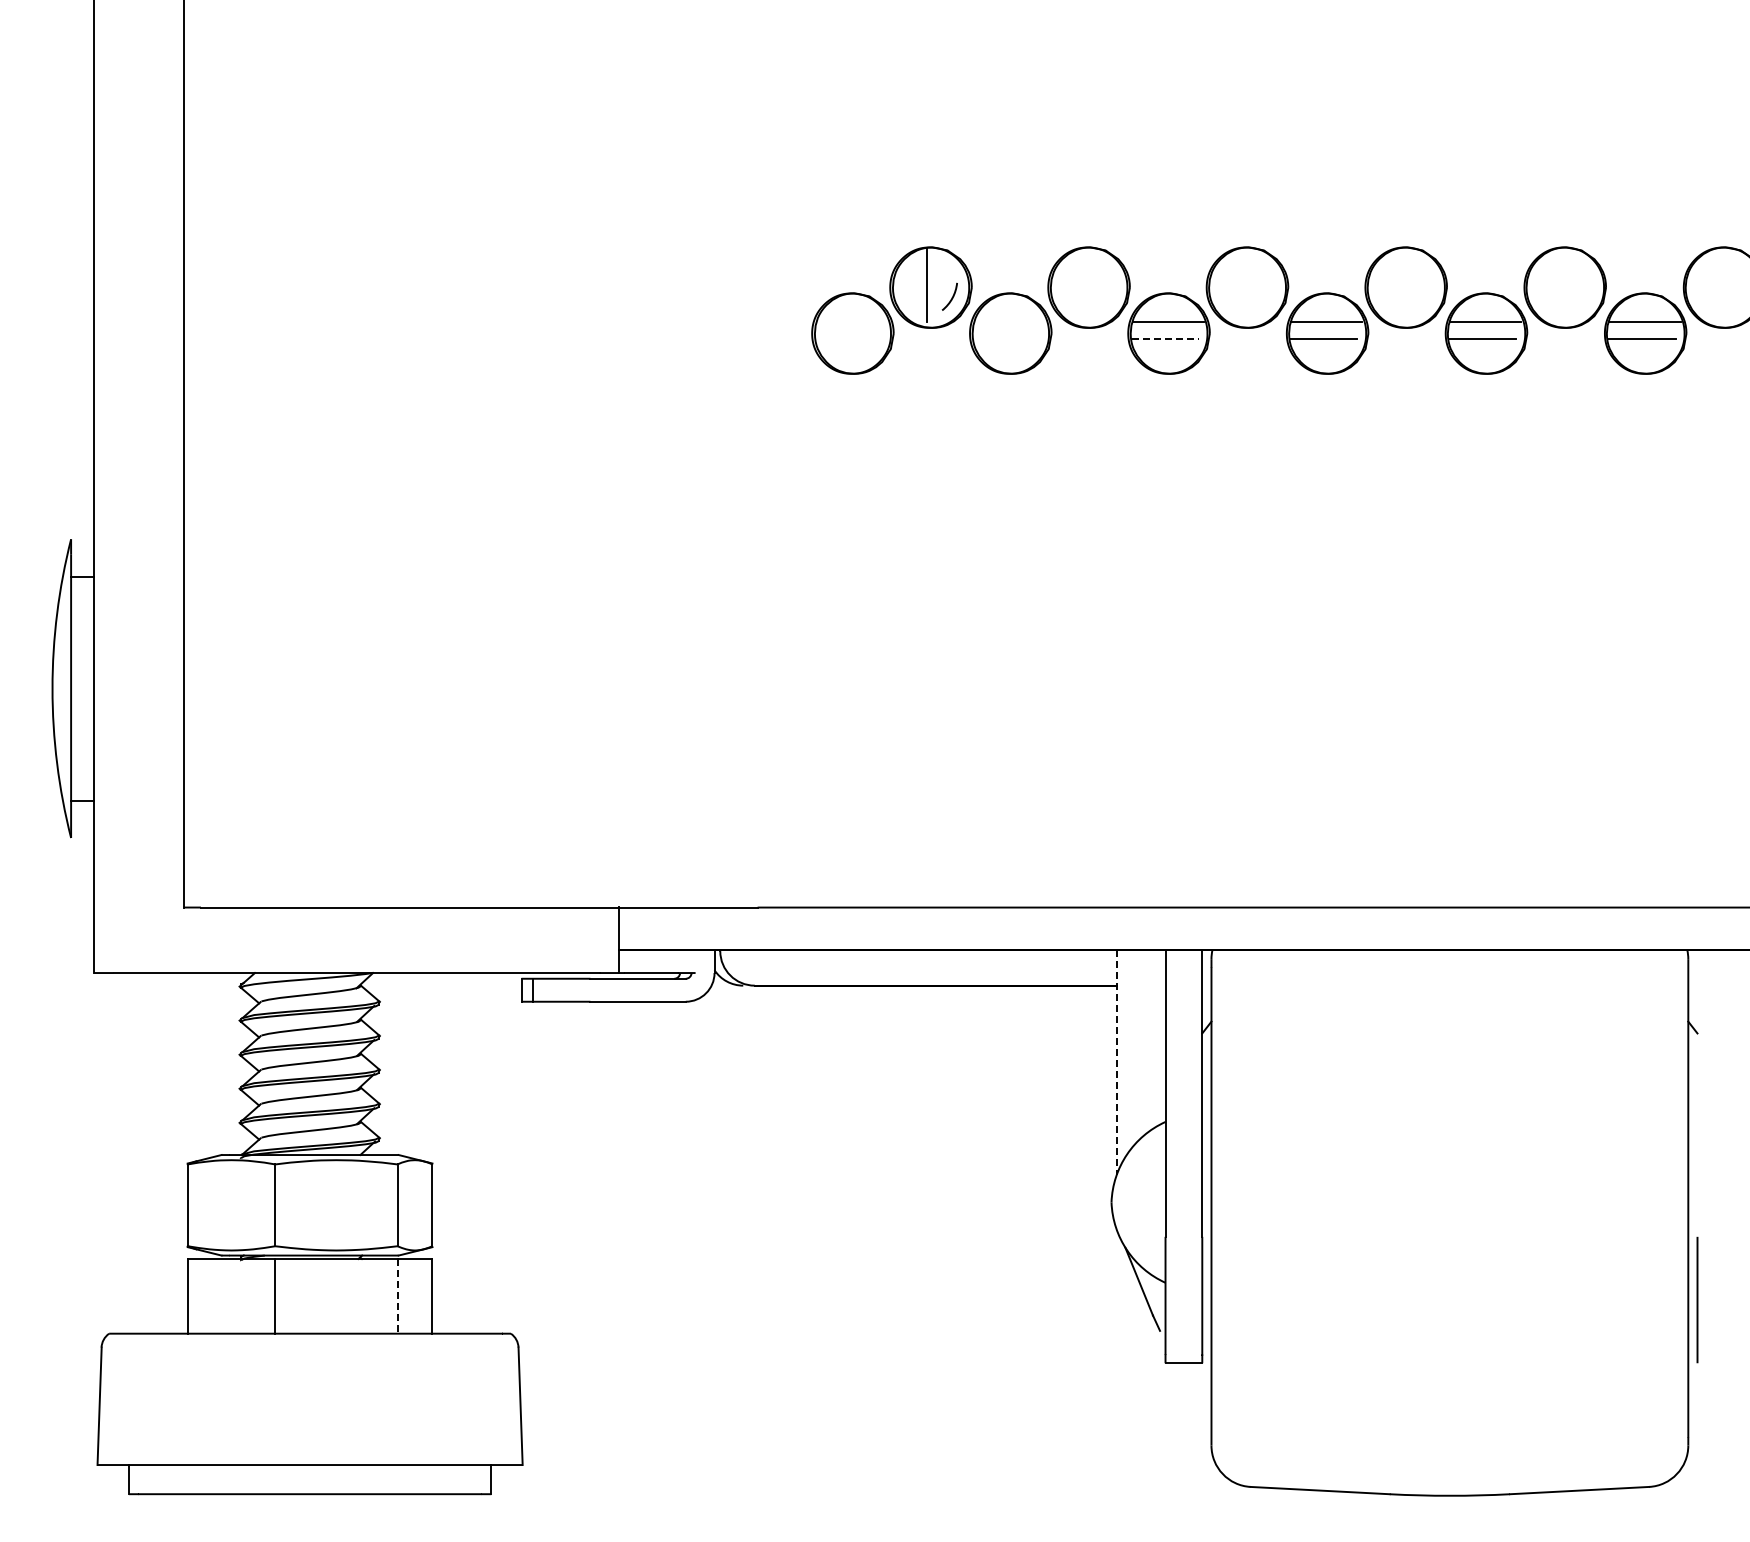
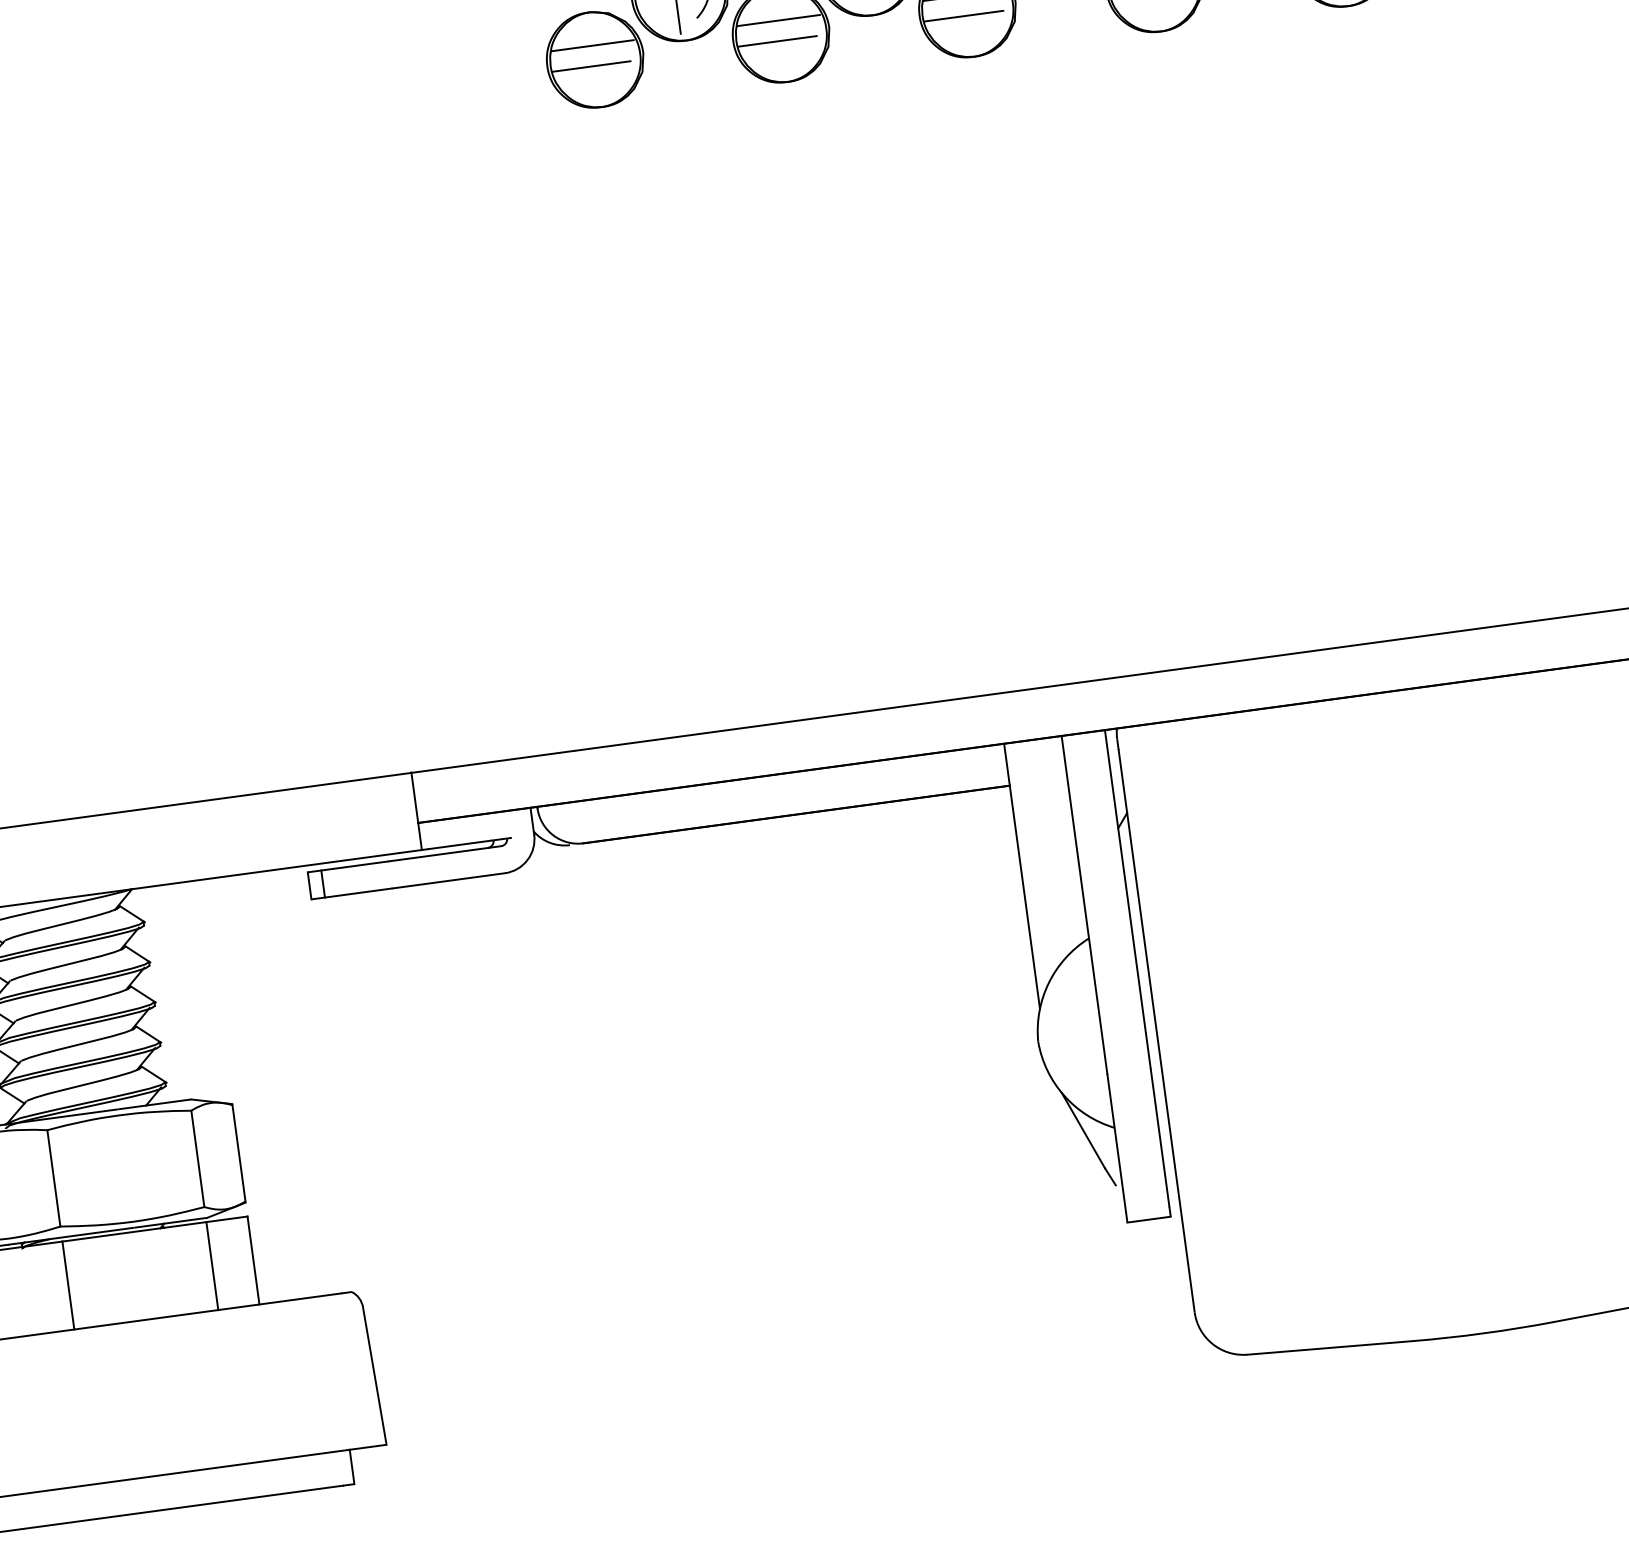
line: (852, 321) -> (592, 45), added
line: (1009, 321) -> (777, 20), added
line: (848, 338) -> (590, 66), added
line: (1006, 338) -> (776, 41), added
line: (1165, 338) -> (964, 15), dashed -> solid
line: (1116, 1062) -> (1021, 876), dashed -> solid
line: (397, 1296) -> (212, 1266), dashed -> solid

